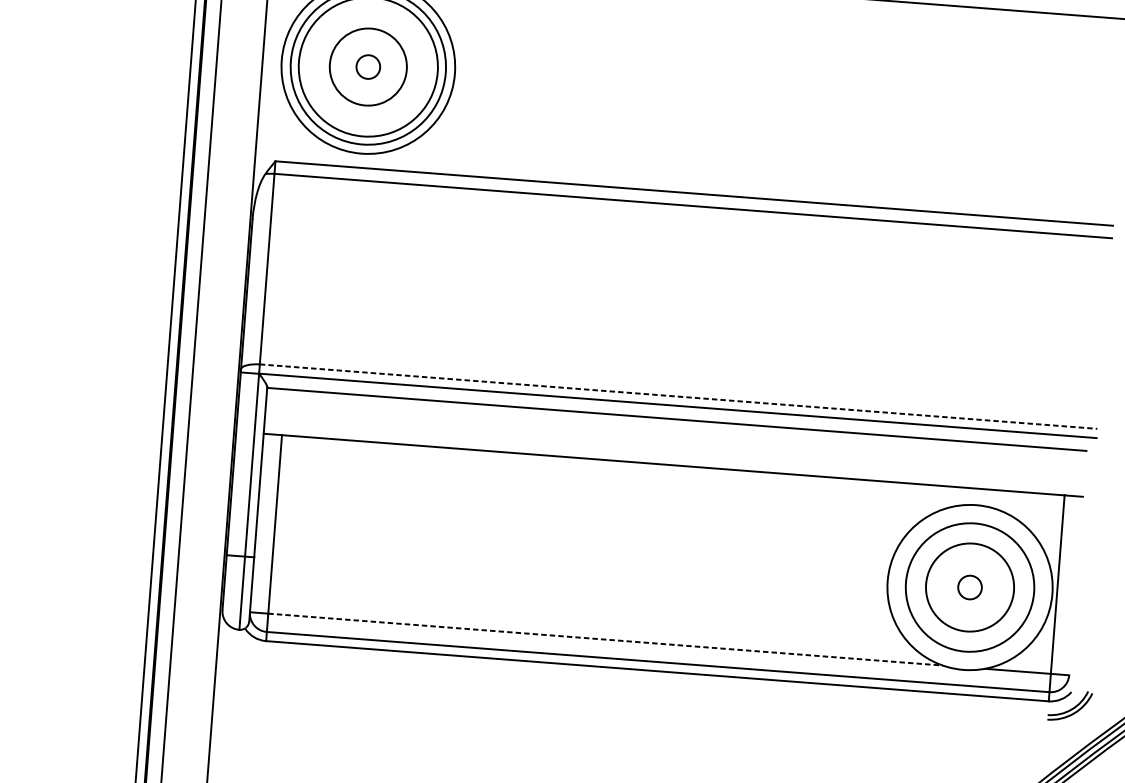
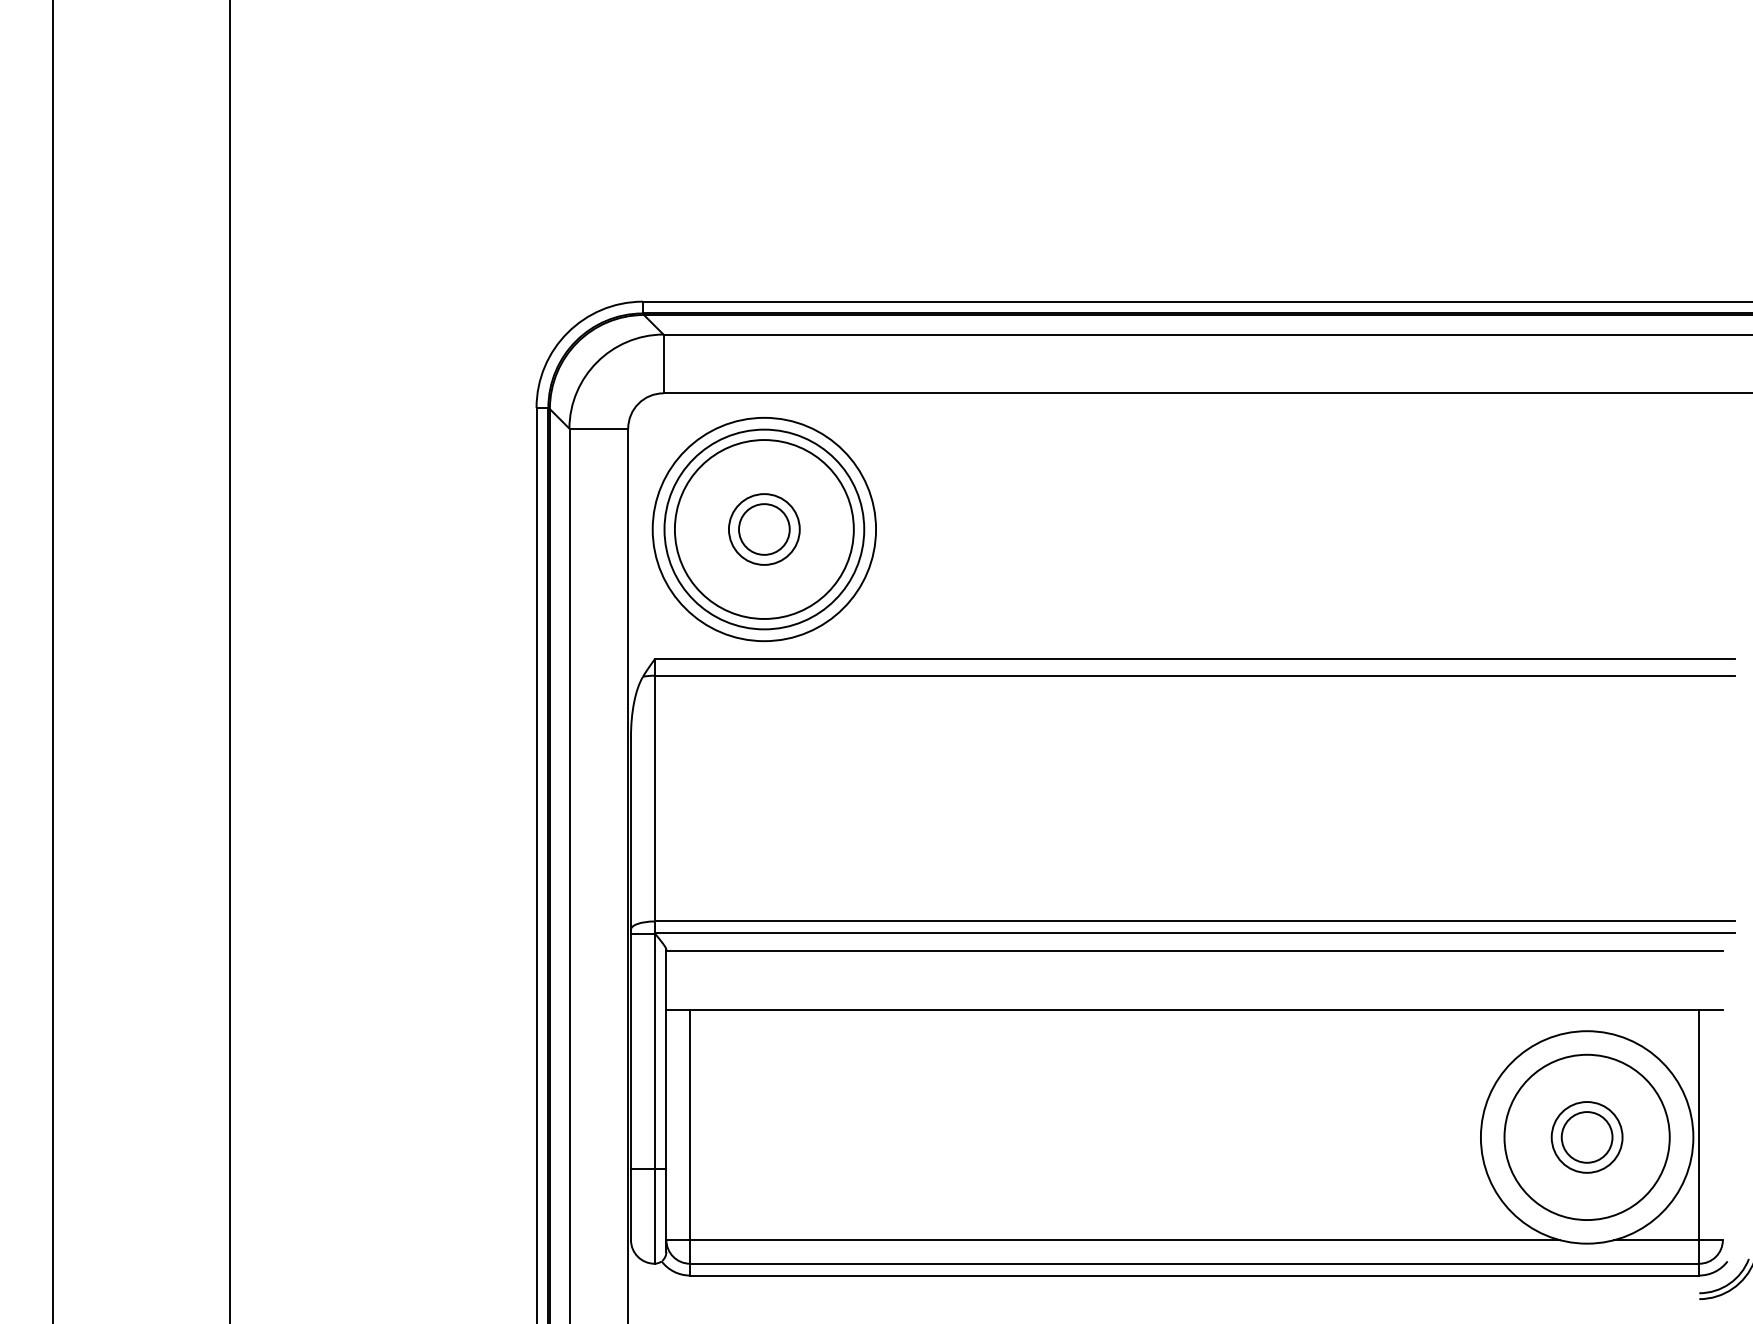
circle: (367, 67) -> (763, 529), size x0.71
circle: (368, 67) -> (764, 529), size x1.67
line: (679, 396) -> (1195, 921), dashed -> solid
circle: (969, 587) -> (1586, 1137), size x0.62
circle: (969, 587) -> (1586, 1137), size x1.67
line: (605, 639) -> (1125, 1240), dashed -> solid

